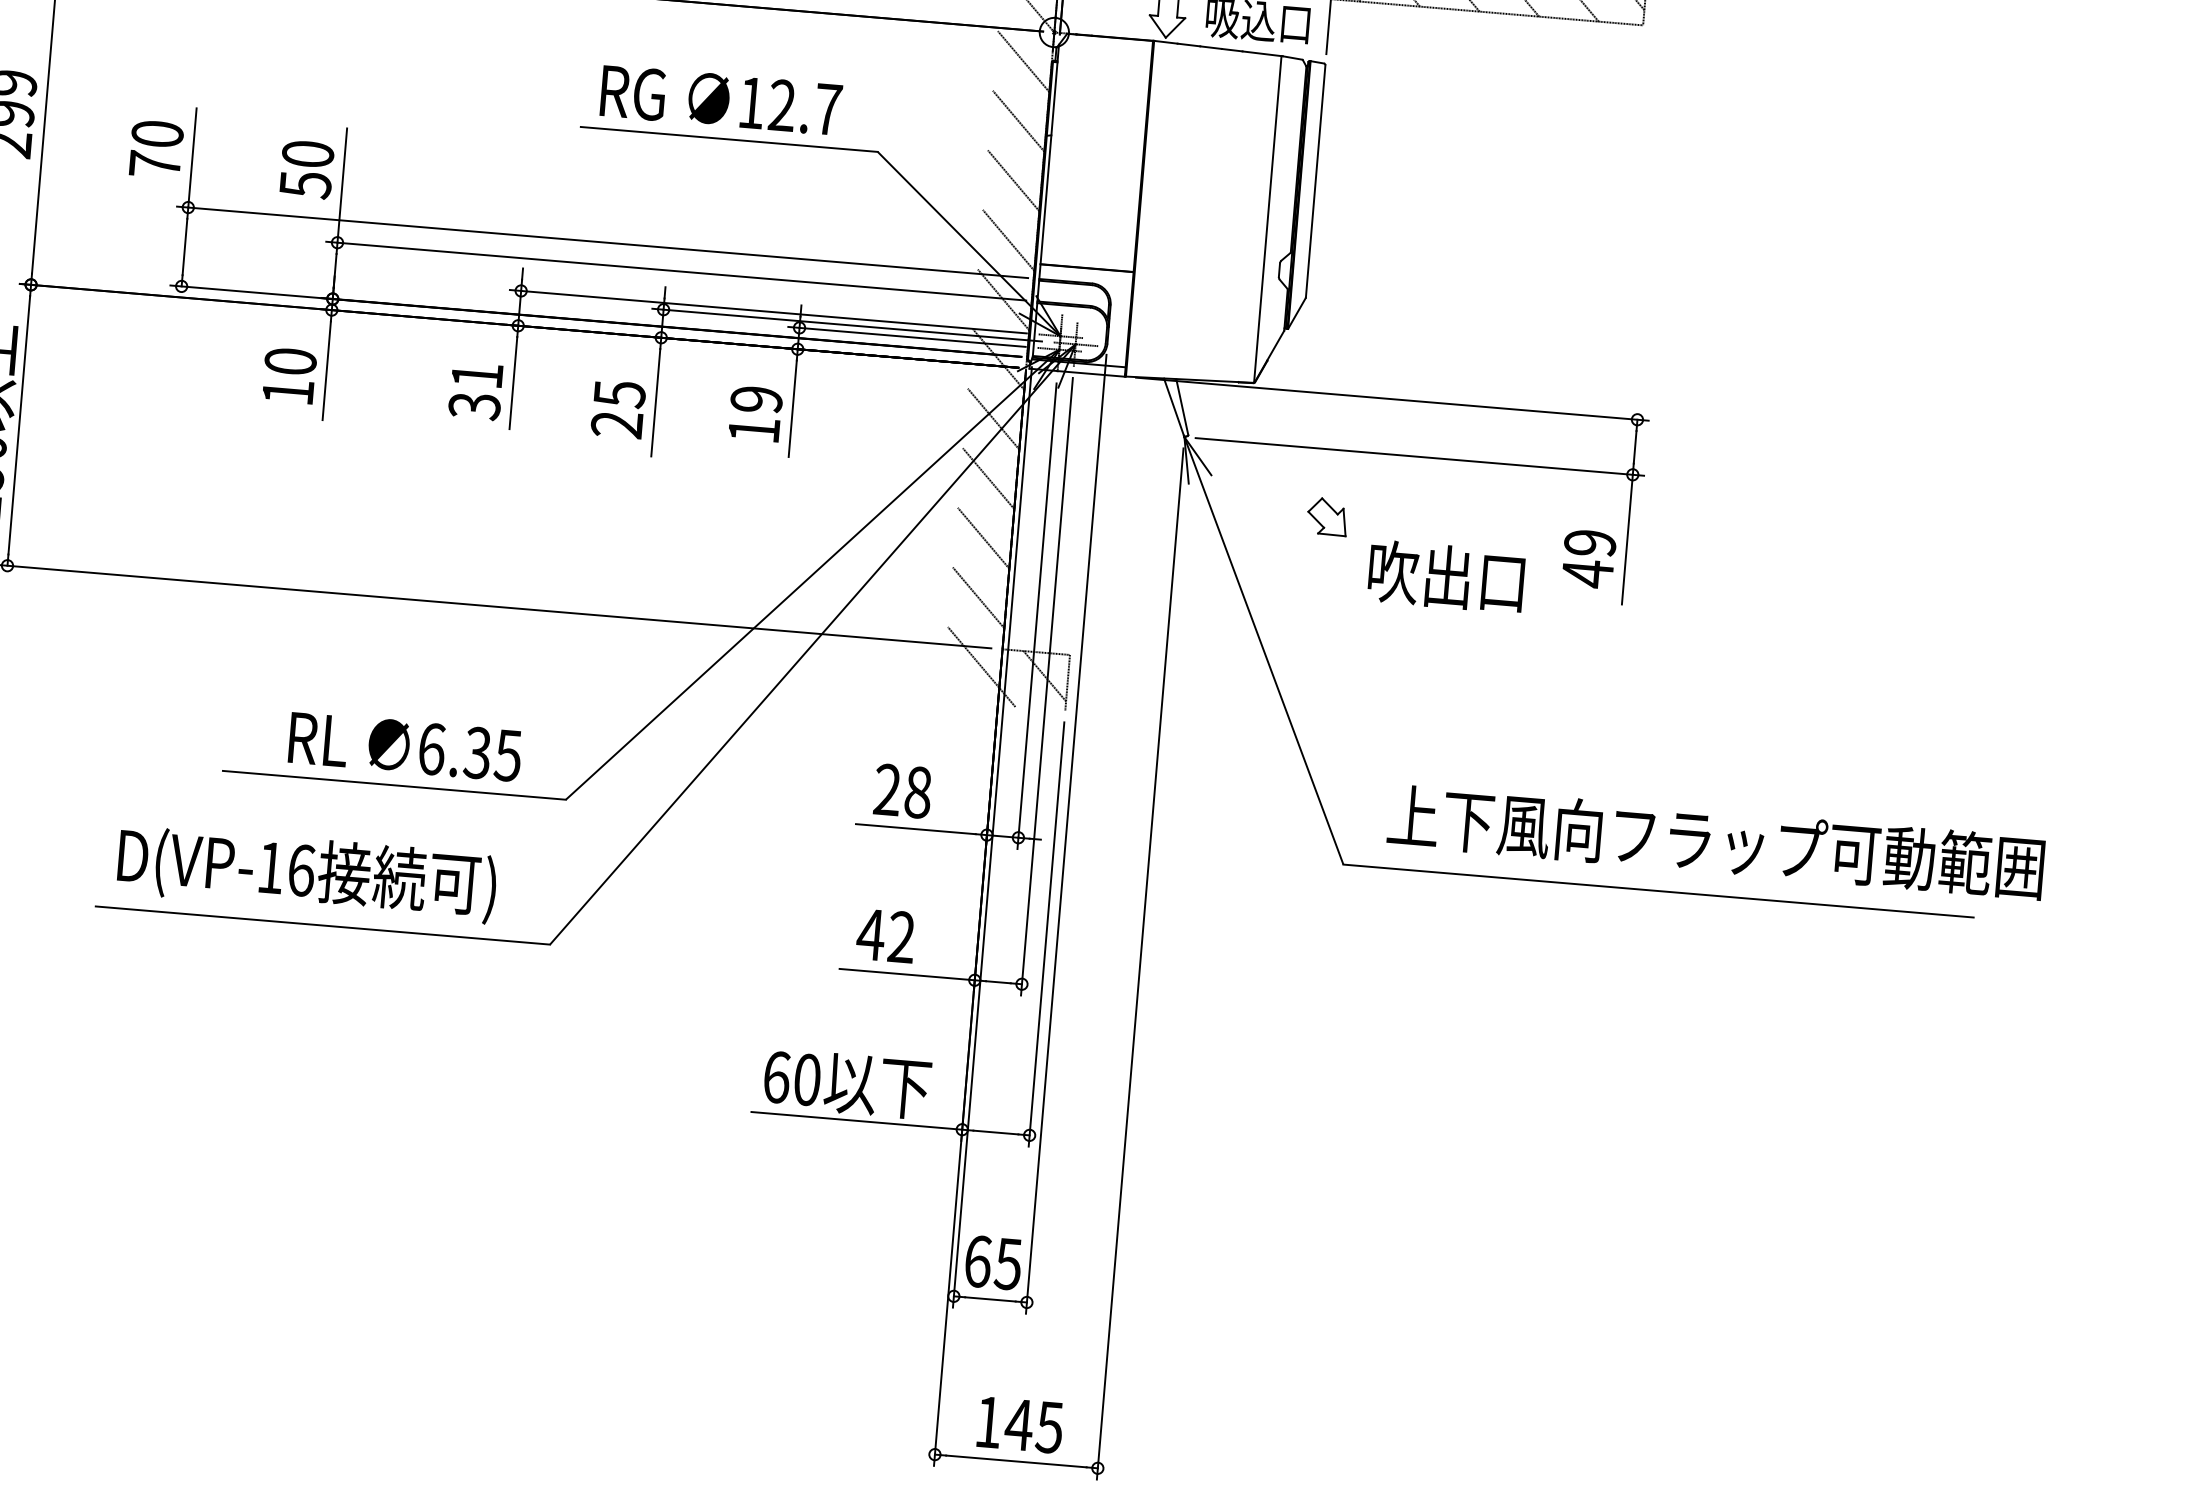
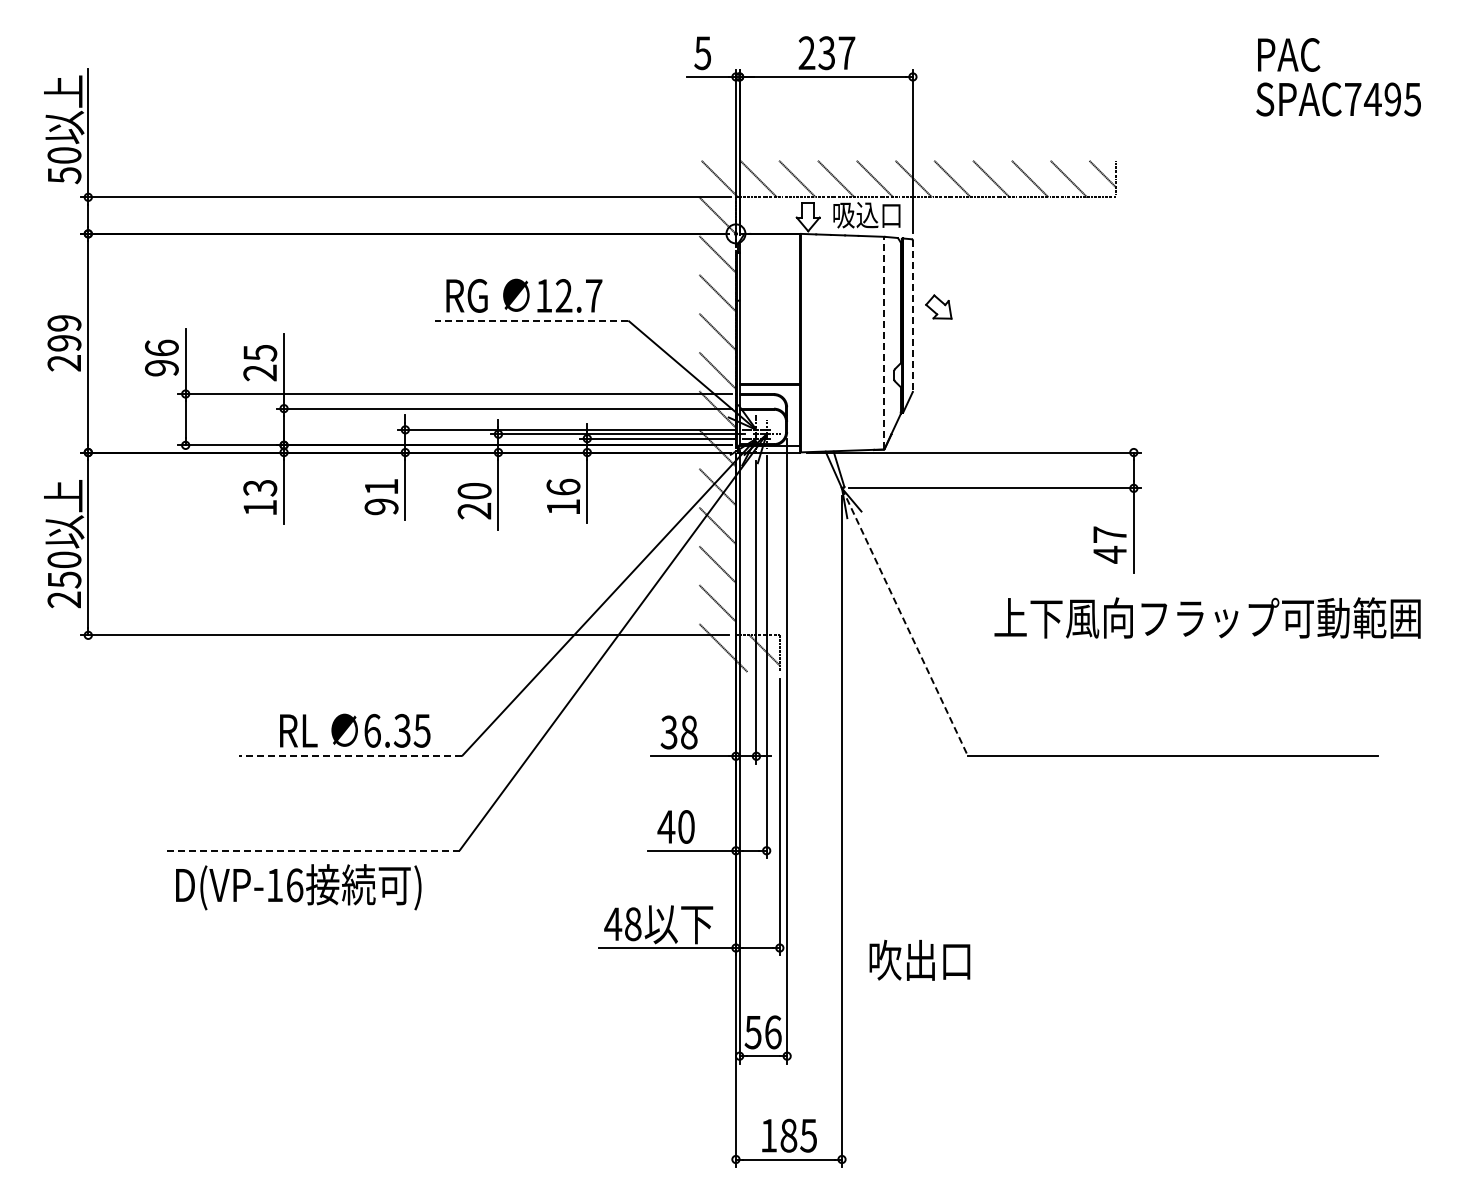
line: (729, 139) -> (531, 320), solid -> dashed
text: (155, 148) -> (161, 357), 70 -> 96
text: (307, 168) -> (260, 362), 50 -> 25
line: (1315, 180) -> (912, 315), solid -> dashed
line: (1268, 218) -> (884, 342), solid -> dashed
text: (291, 360) -> (260, 487), 10 -> 13
text: (619, 394) -> (474, 491), 25 -> 20
text: (756, 398) -> (563, 486), 19 -> 16
text: (474, 405) -> (381, 506), 31 -> 91
part: (1327, 515) -> (938, 306), moved
text: (1591, 542) -> (1110, 534), 49 -> 47
text: (1445, 575) -> (919, 959), moved
line: (1263, 651) -> (904, 622), solid -> dashed
line: (394, 785) -> (350, 756), solid -> dashed
text: (886, 789) -> (668, 732), 28 -> 38
text: (1716, 840) -> (1207, 617), moved
text: (306, 874) -> (298, 887), moved
line: (322, 925) -> (311, 850), solid -> dashed
text: (901, 936) -> (686, 826), 42 -> 40
text: (790, 1078) -> (622, 924), 60 -> 48
text: (992, 1262) -> (762, 1032), 65 -> 56
text: (1018, 1424) -> (788, 1135), 145 -> 185

